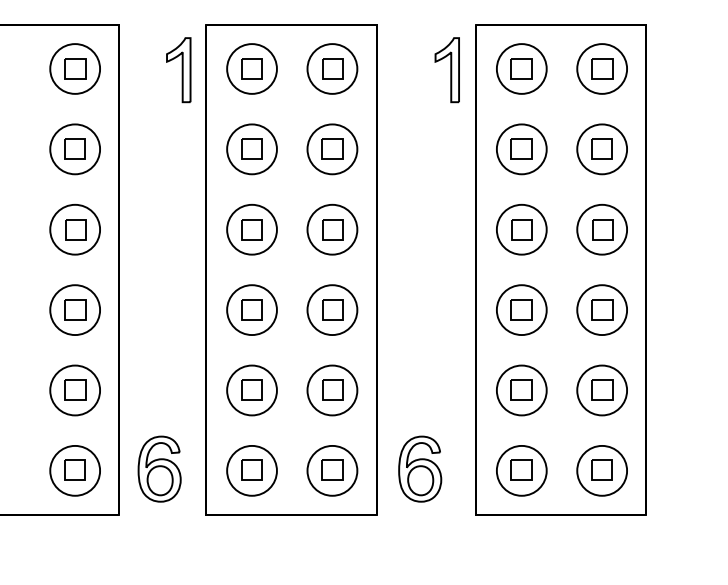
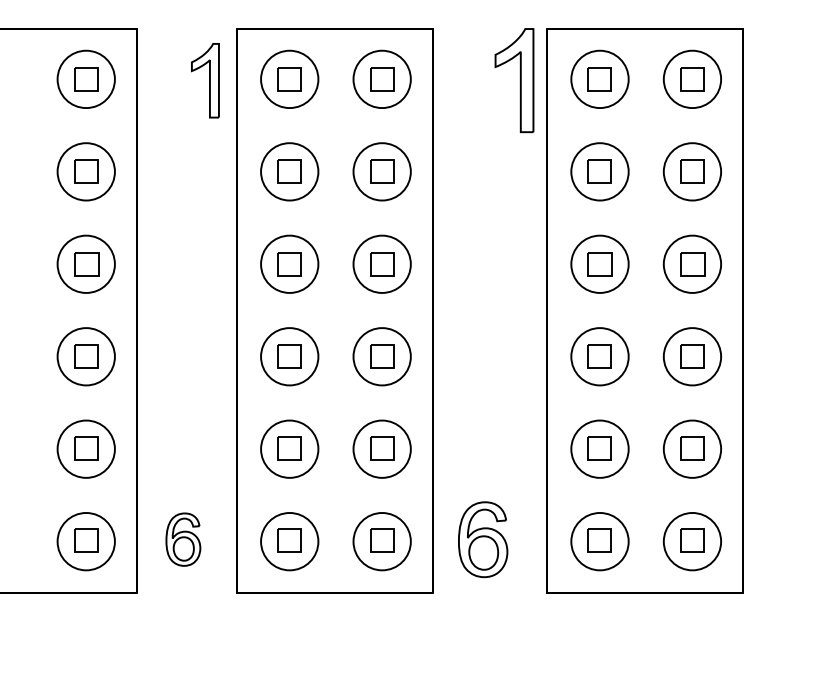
part: (446, 70) -> (513, 81), size x1.4
part: (159, 468) -> (183, 538), size x0.7

